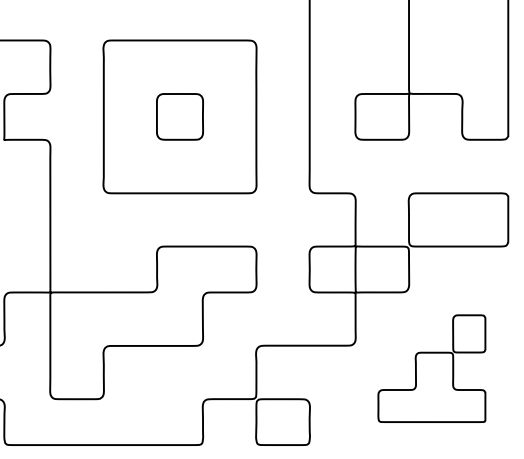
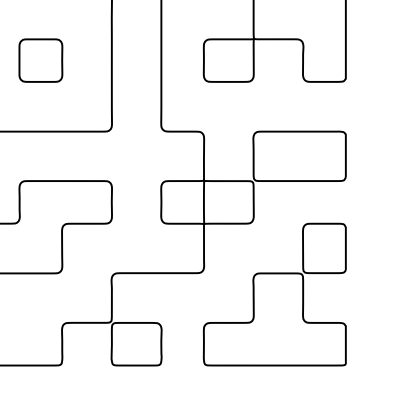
part: (431, 368) -> (274, 294), size x1.43

